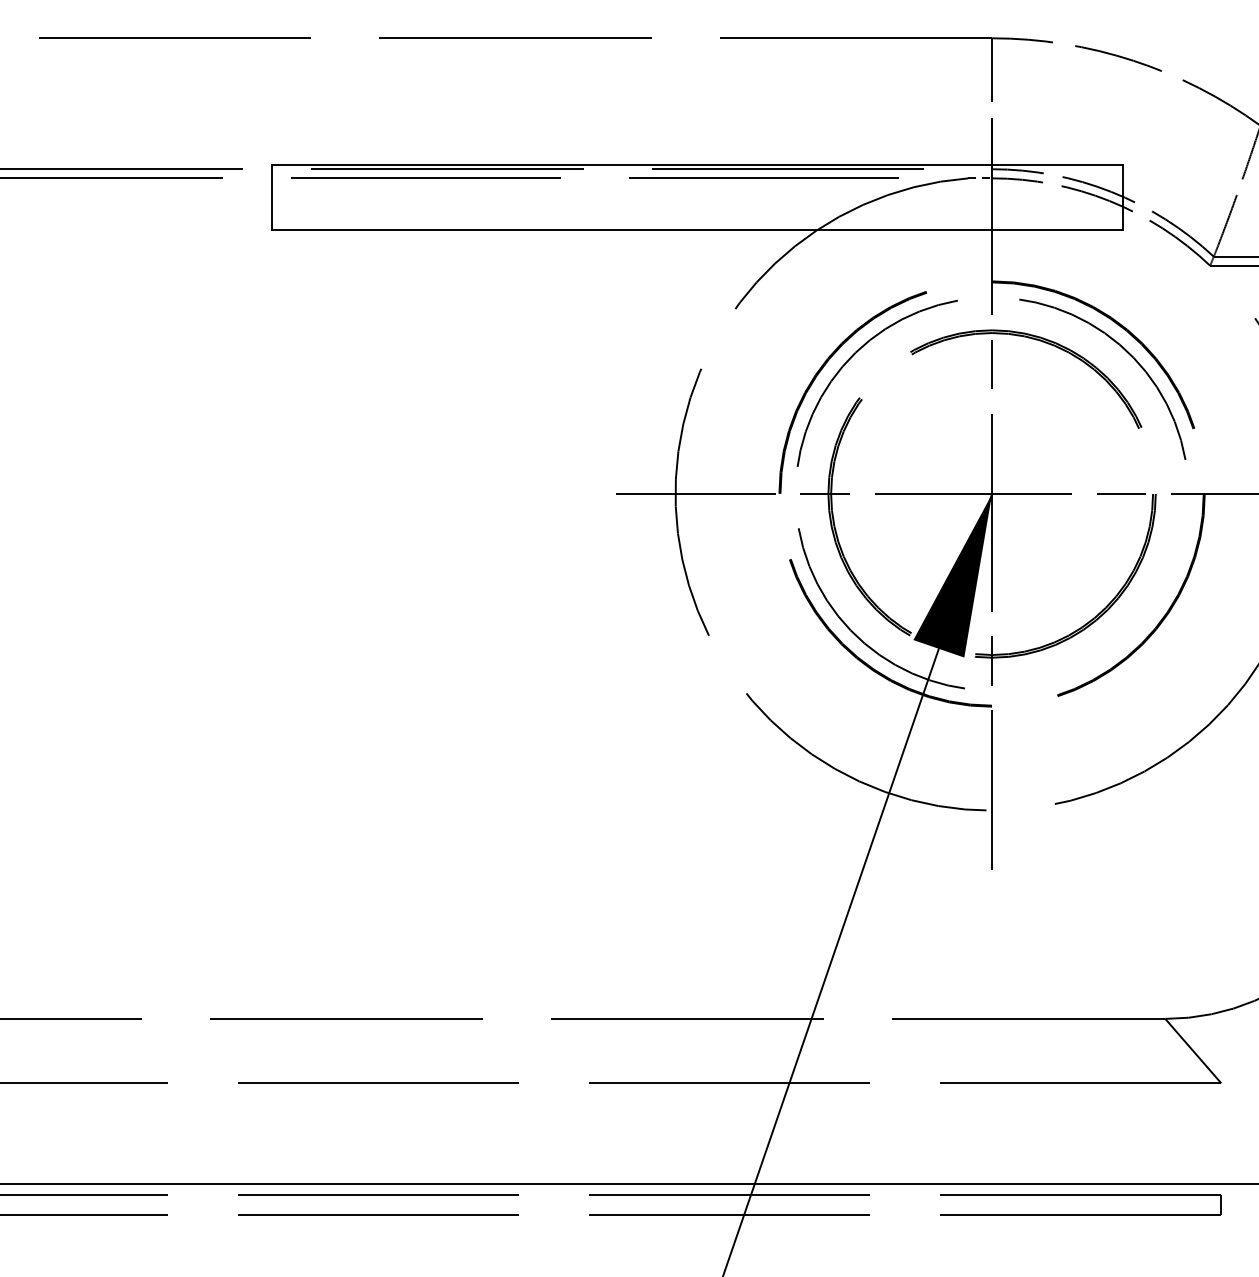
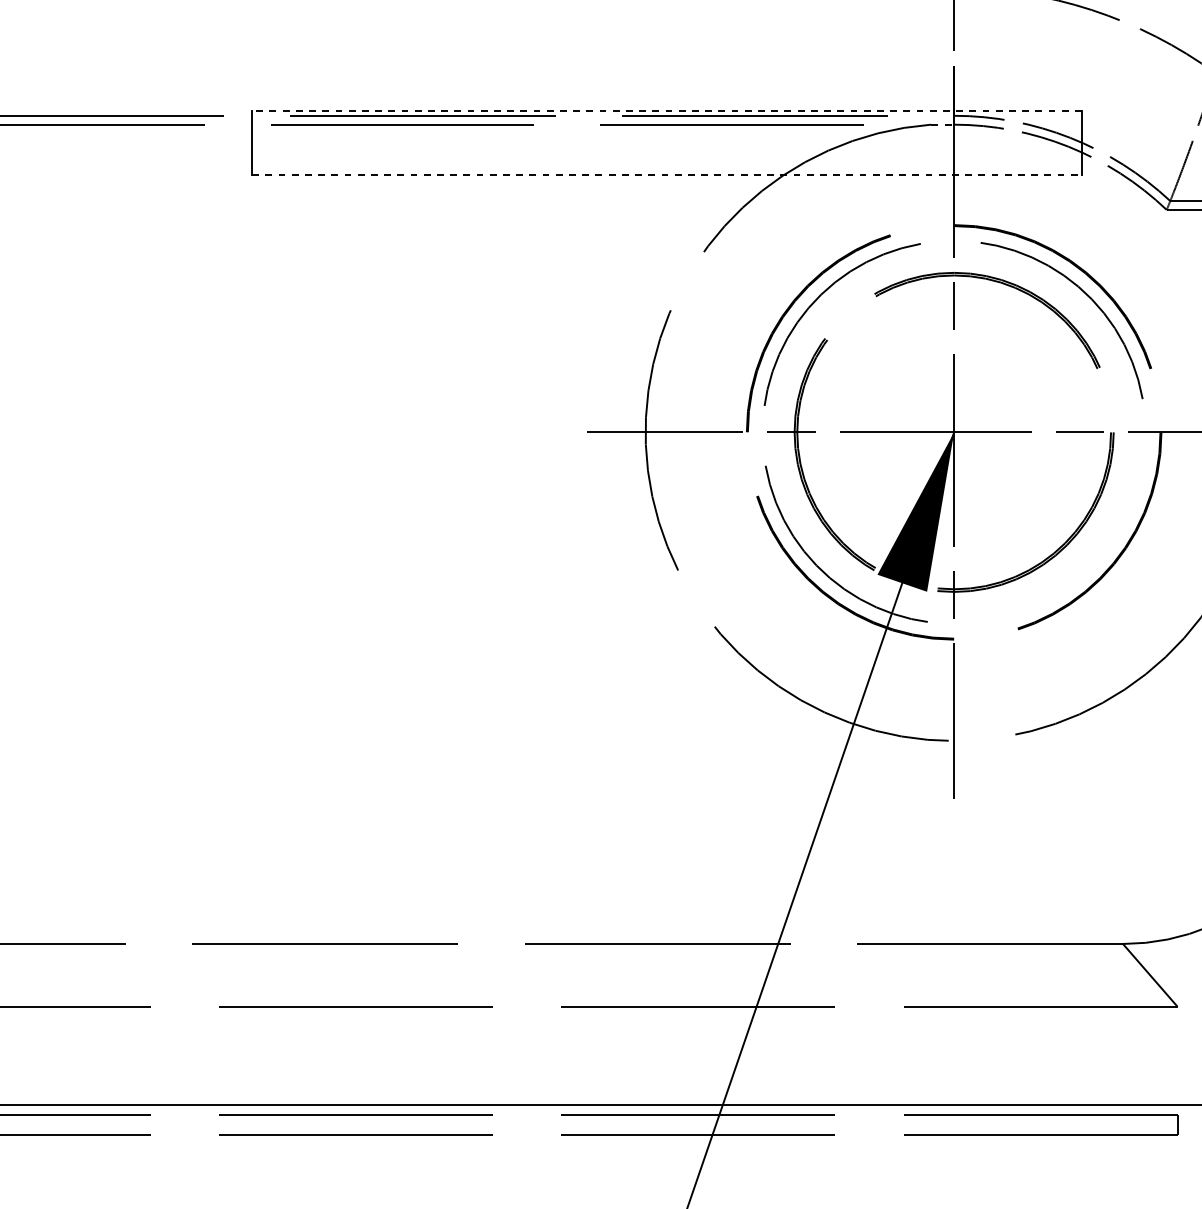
line: (697, 164) -> (667, 111), solid -> dashed
line: (697, 230) -> (667, 175), solid -> dashed

